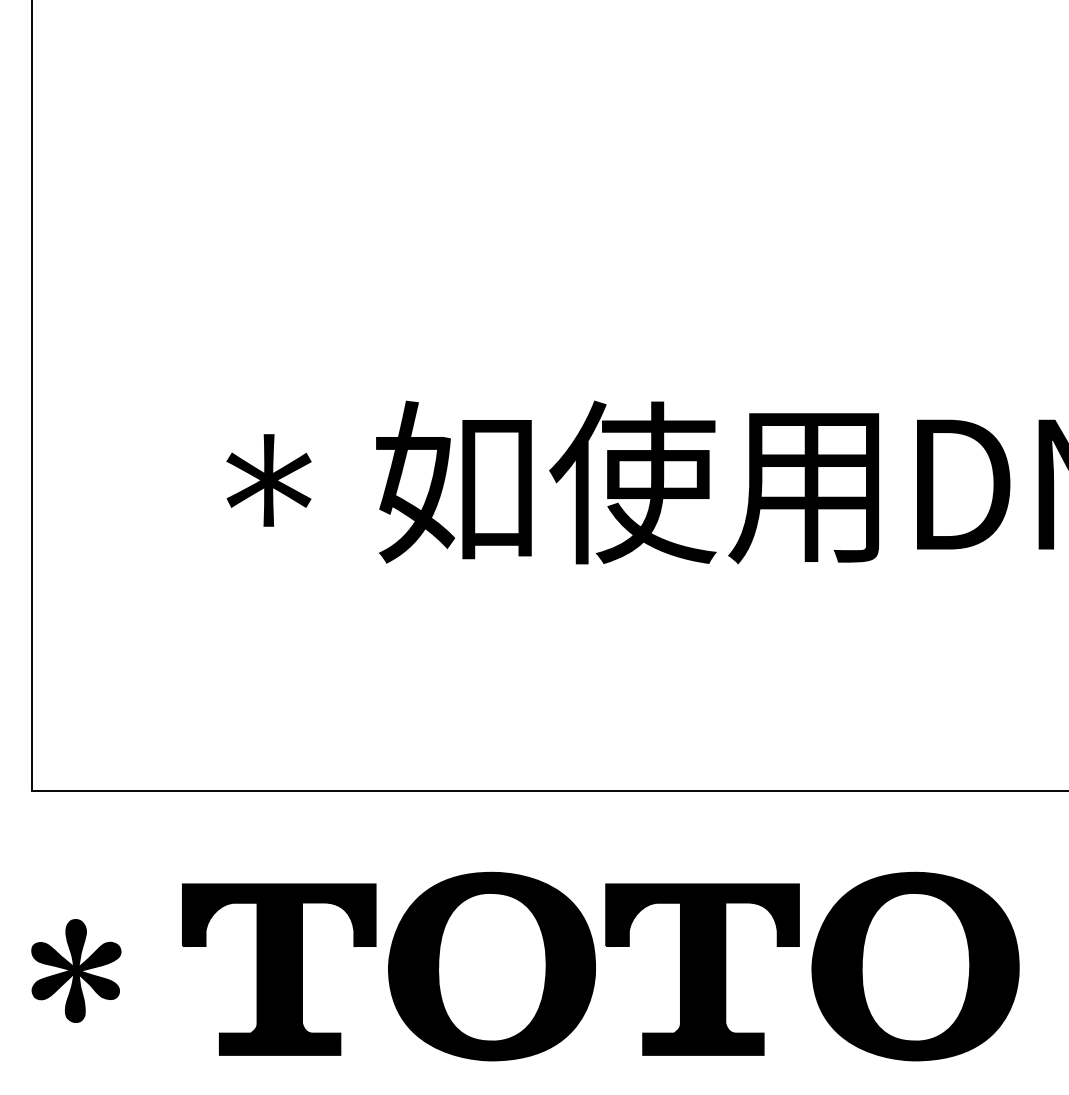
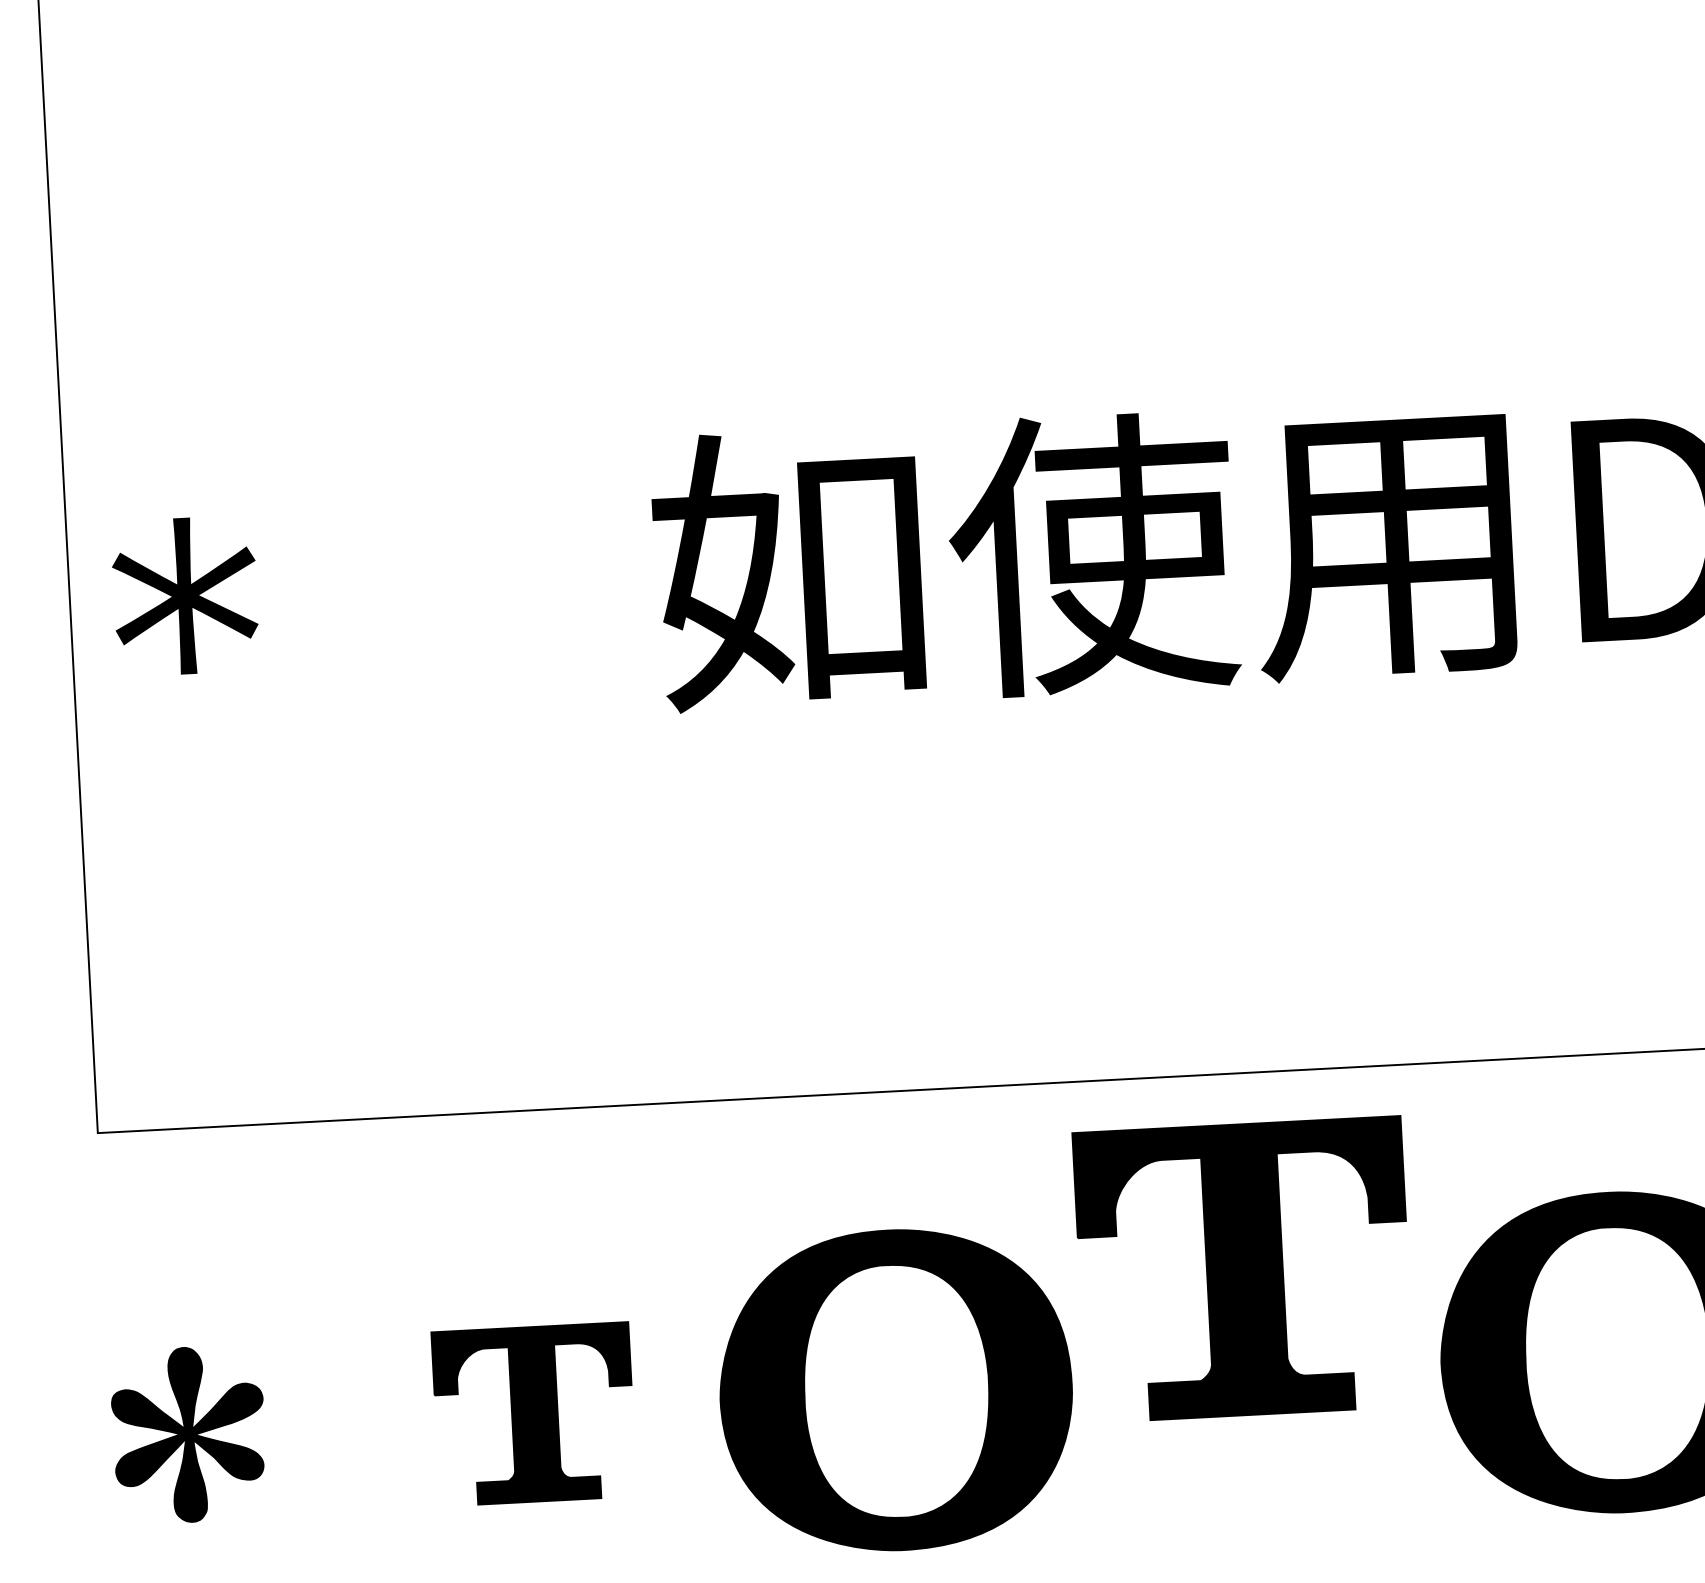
part: (268, 480) -> (184, 596), moved
part: (279, 969) -> (534, 1414), size x0.6
part: (702, 969) -> (1243, 1269), moved

